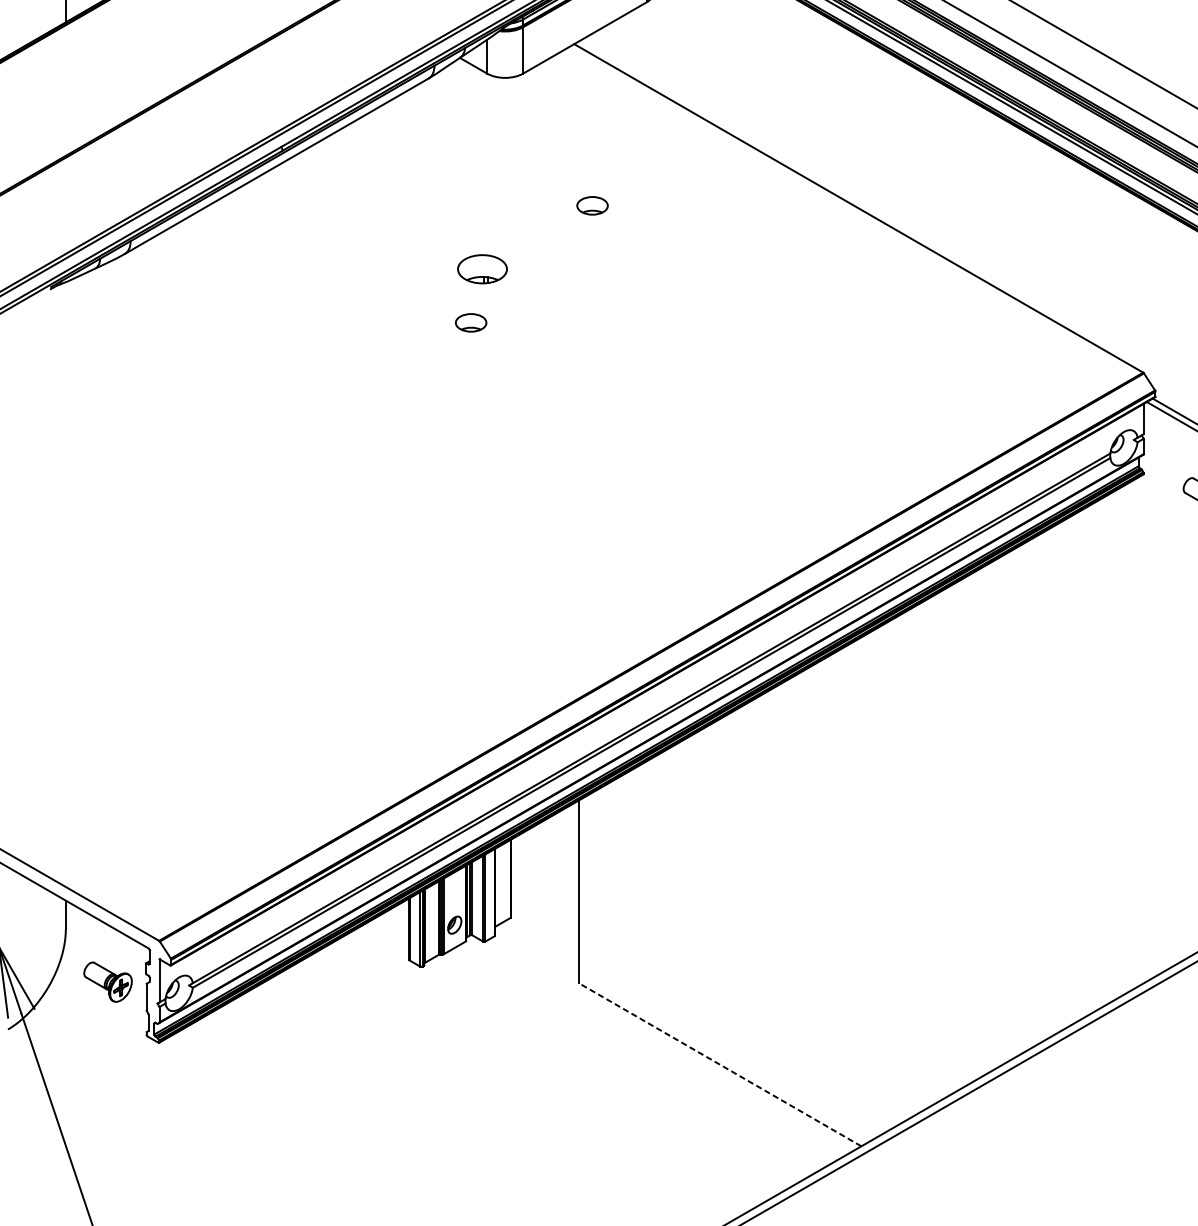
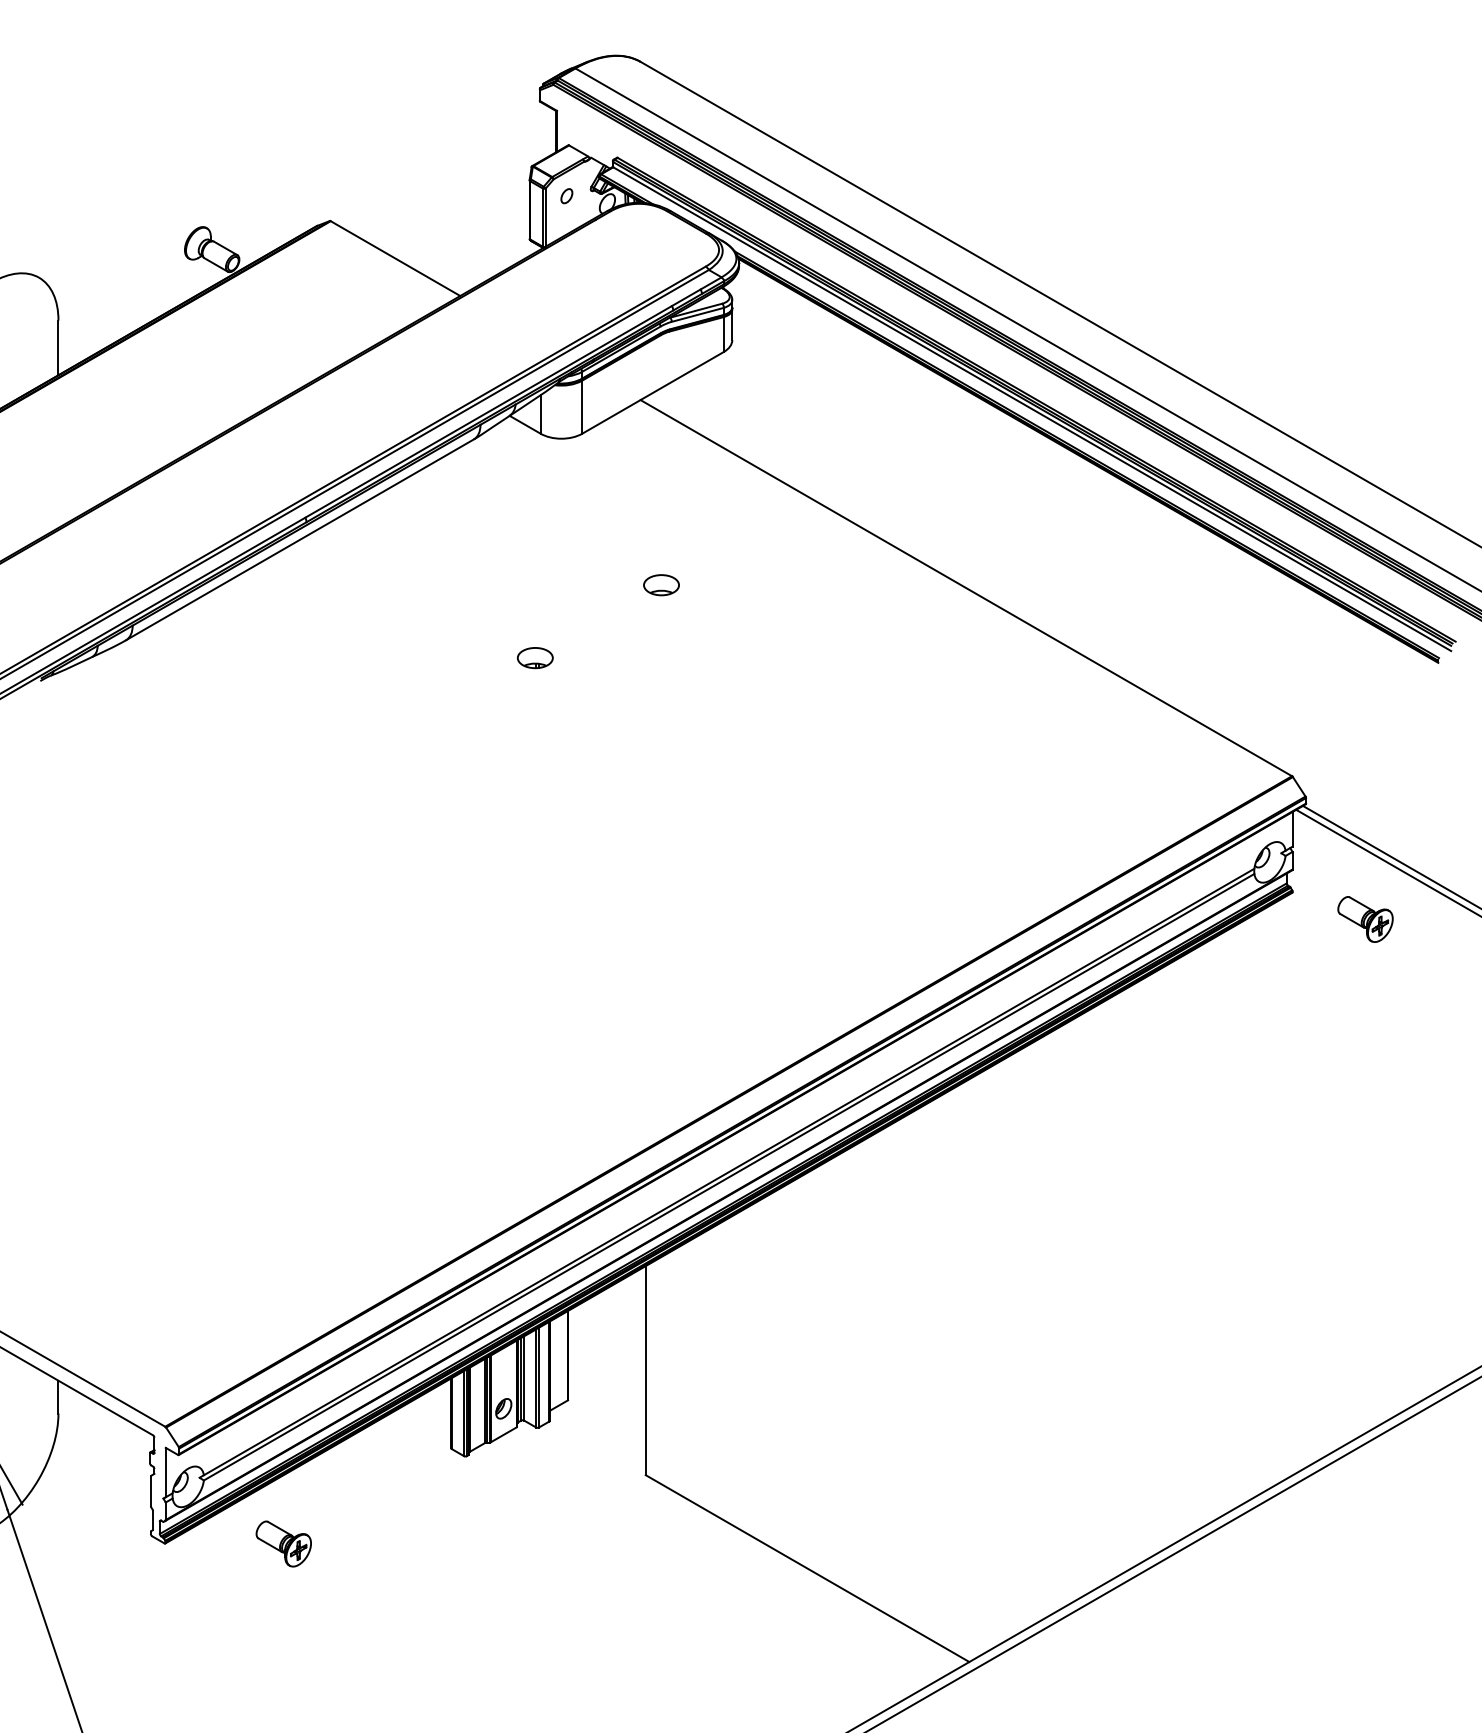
part: (481, 269) -> (534, 658), size x0.62
part: (471, 323) -> (522, 719), removed
part: (107, 981) -> (283, 1543), moved
line: (720, 1064) -> (807, 1568), dashed -> solid

